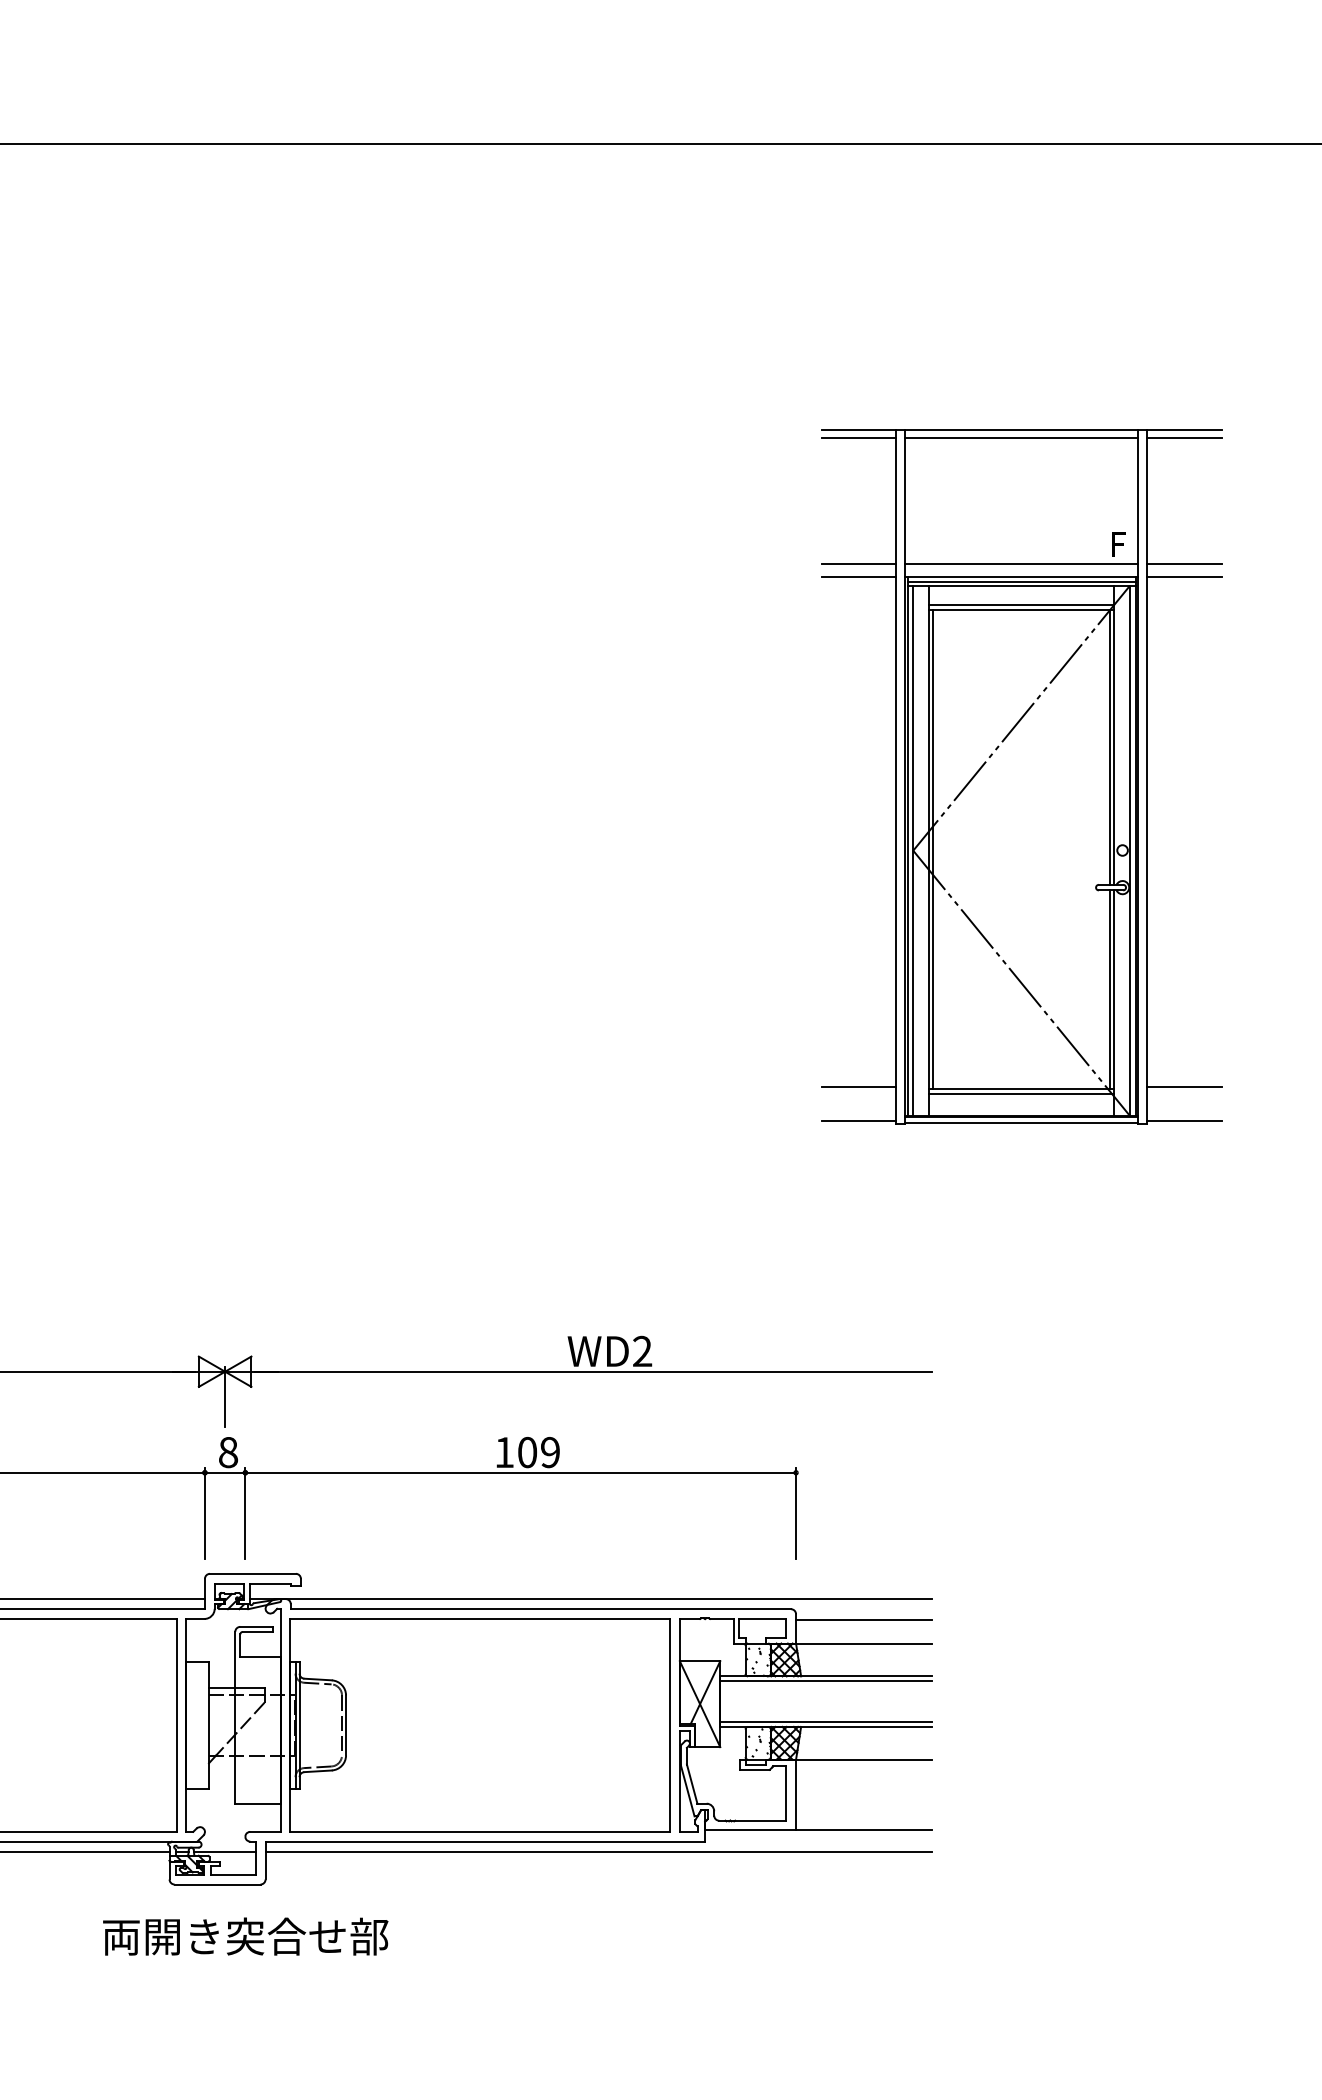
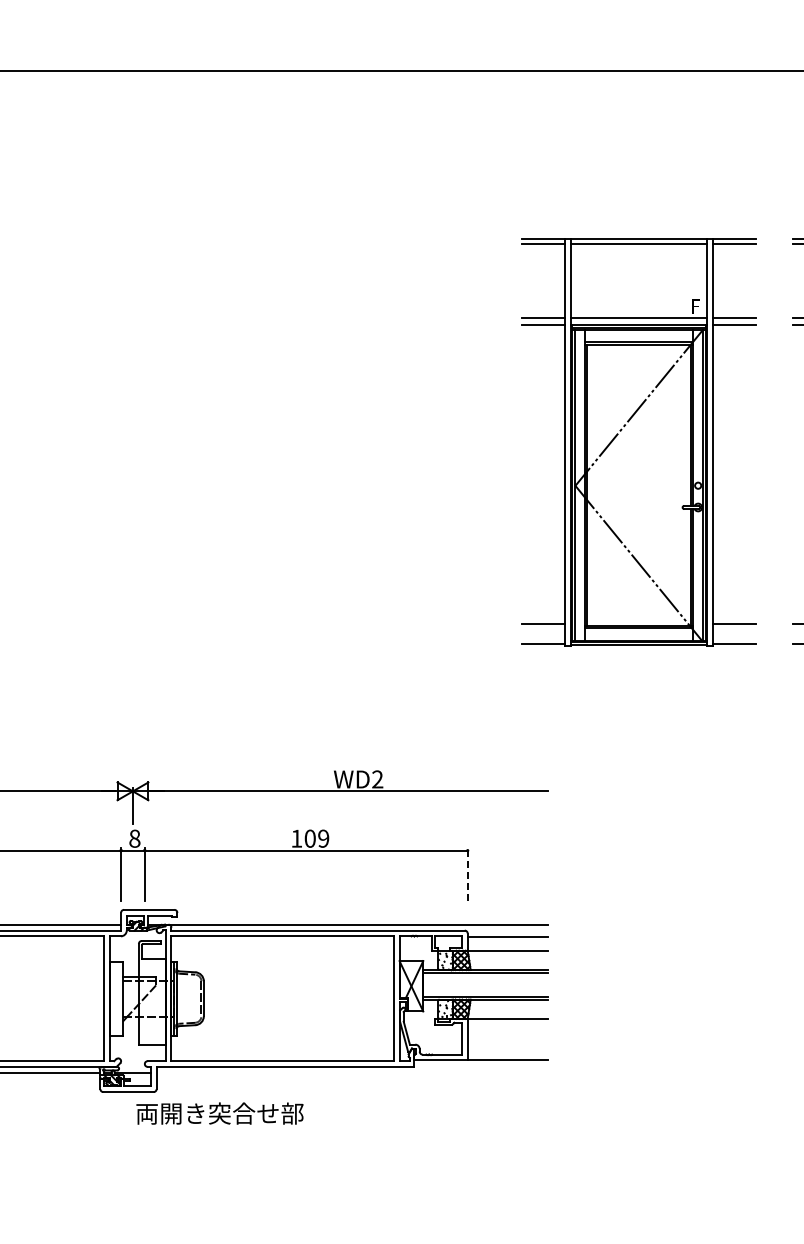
part: (1020, 776) -> (638, 442), moved
line: (795, 1513) -> (467, 874), solid -> dashed
line: (597, 1851) -> (351, 1072), removed
text: (244, 1936) -> (219, 1113), moved

